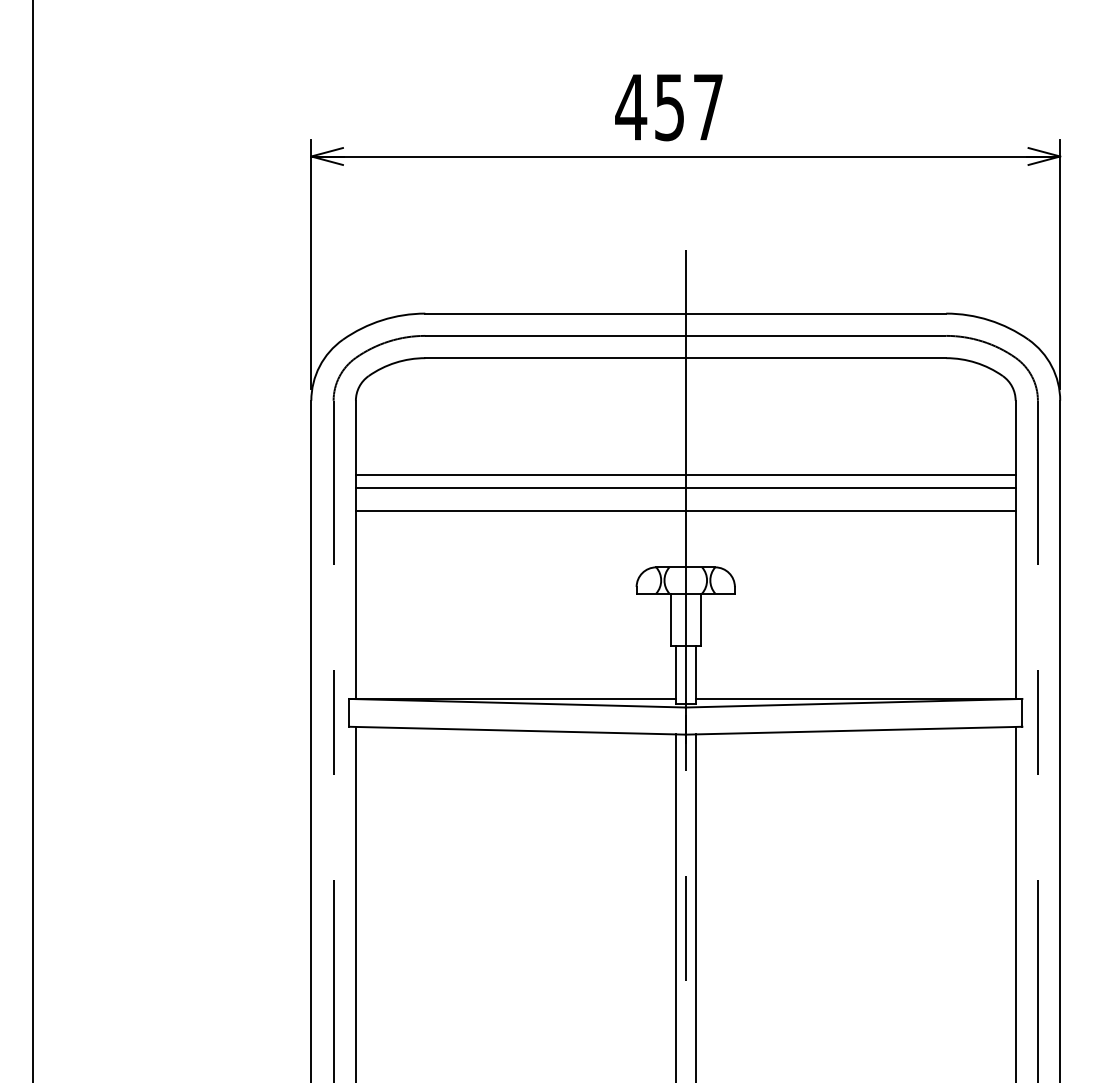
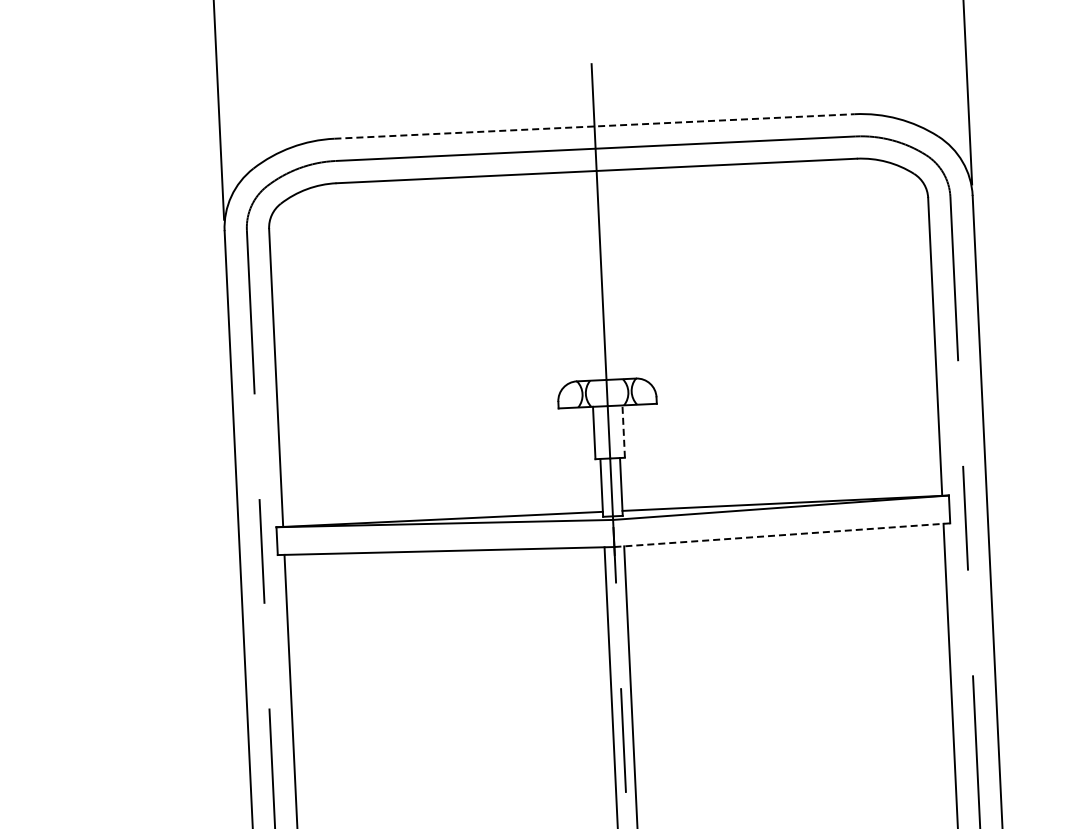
line: (686, 313) -> (595, 126), solid -> dashed
line: (685, 474) -> (601, 287), removed
line: (685, 487) -> (602, 300), removed
line: (685, 510) -> (603, 323), removed
line: (700, 619) -> (623, 431), solid -> dashed
line: (854, 730) -> (782, 534), solid -> dashed

